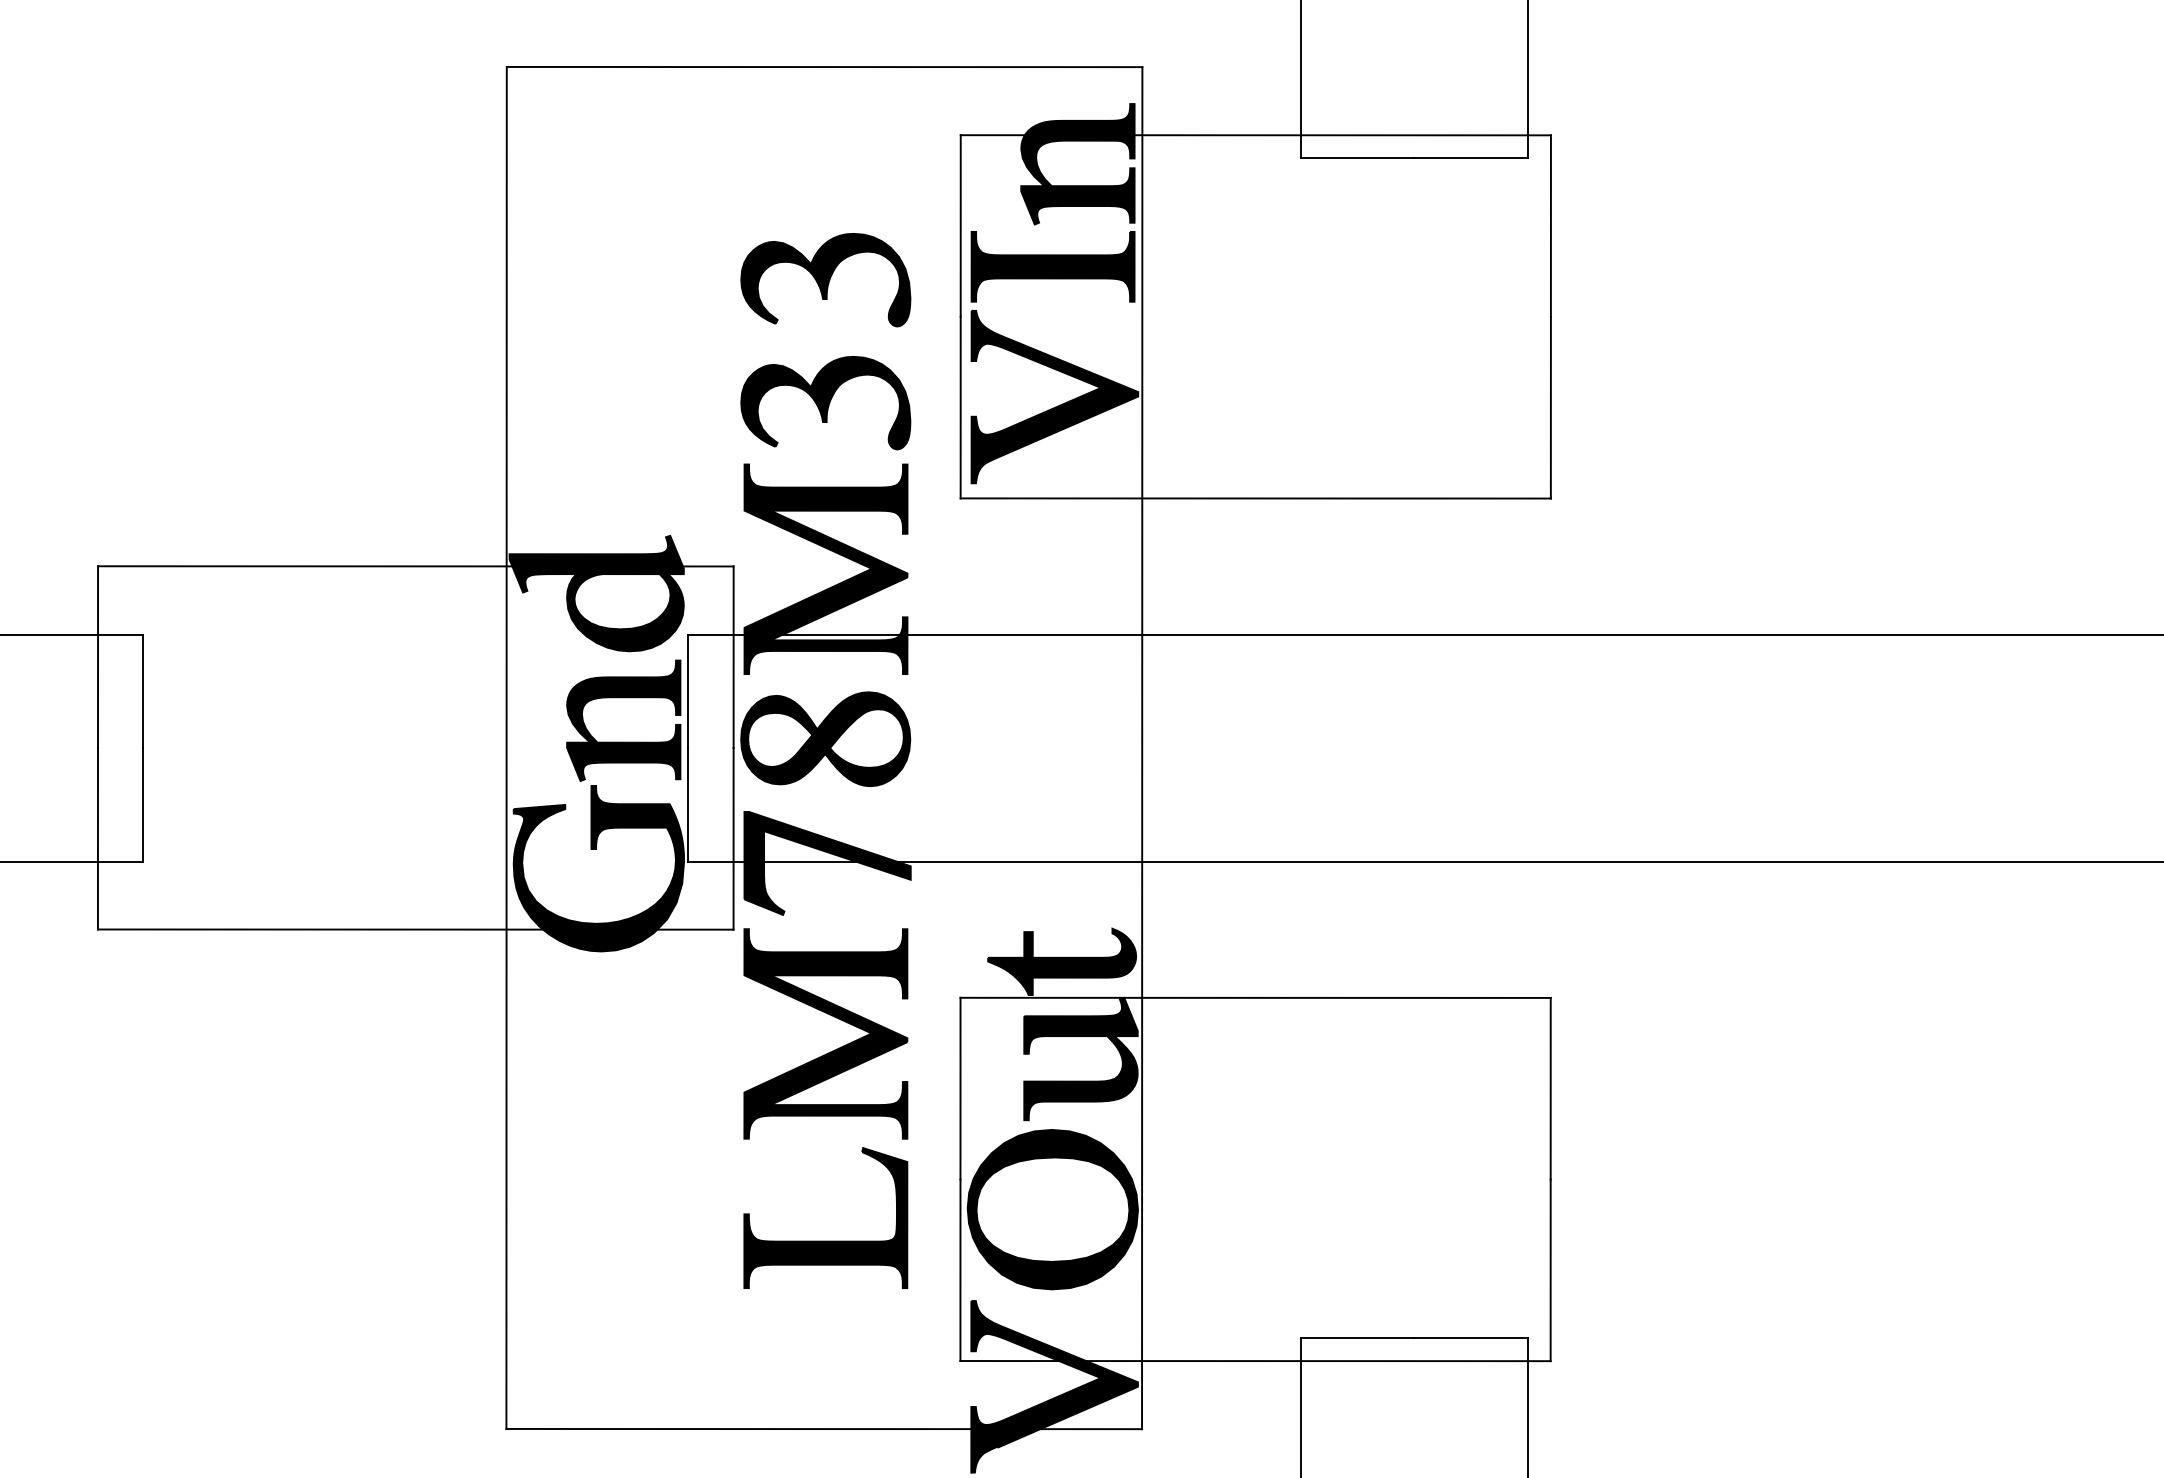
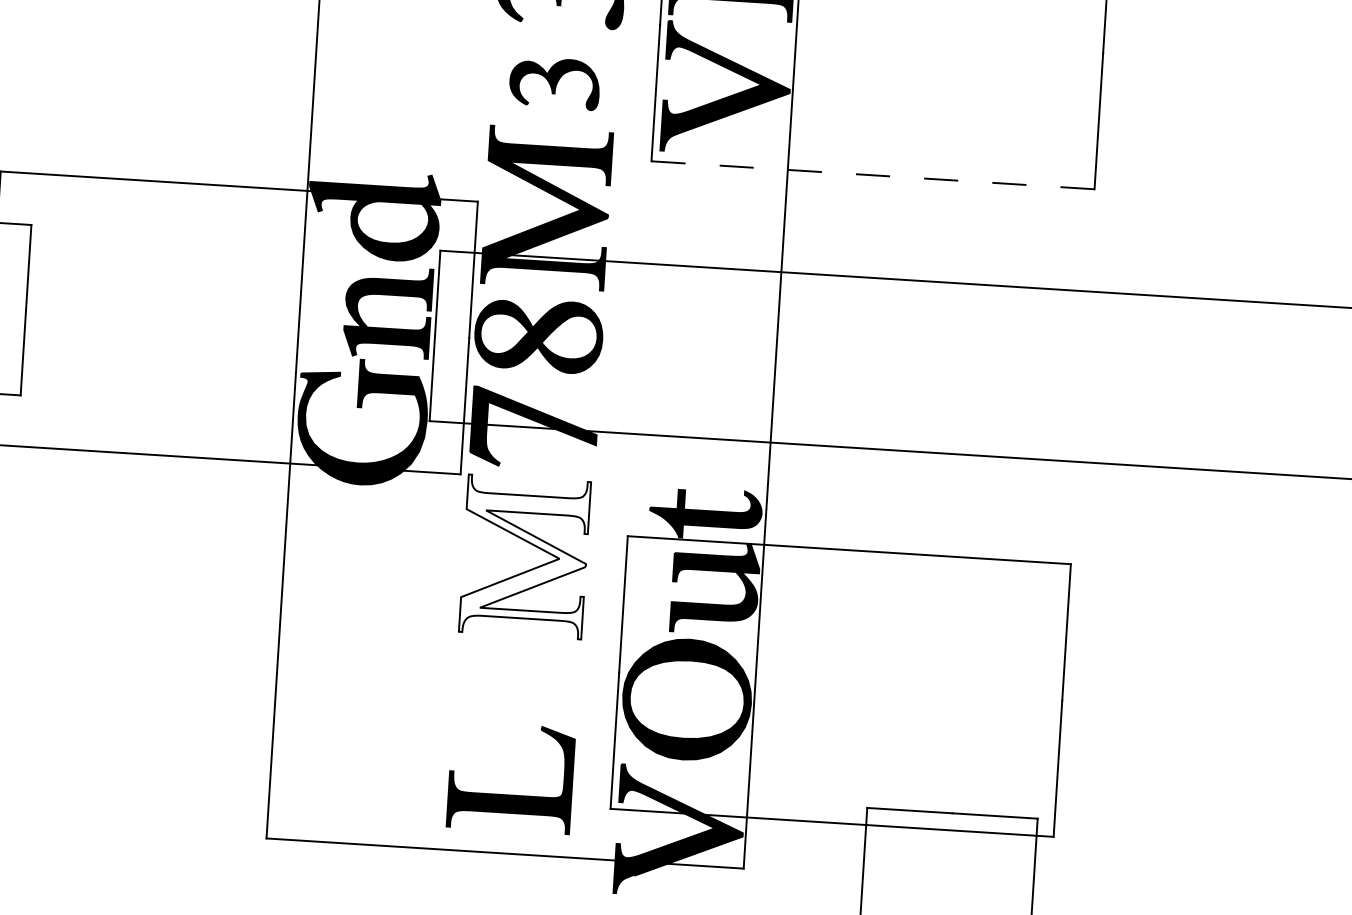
part: (825, 403) -> (554, 83), size x0.7
line: (1256, 498) -> (873, 175), solid -> dashed
fill: (825, 1033) -> (524, 556), removed
part: (825, 1240) -> (509, 794), moved

